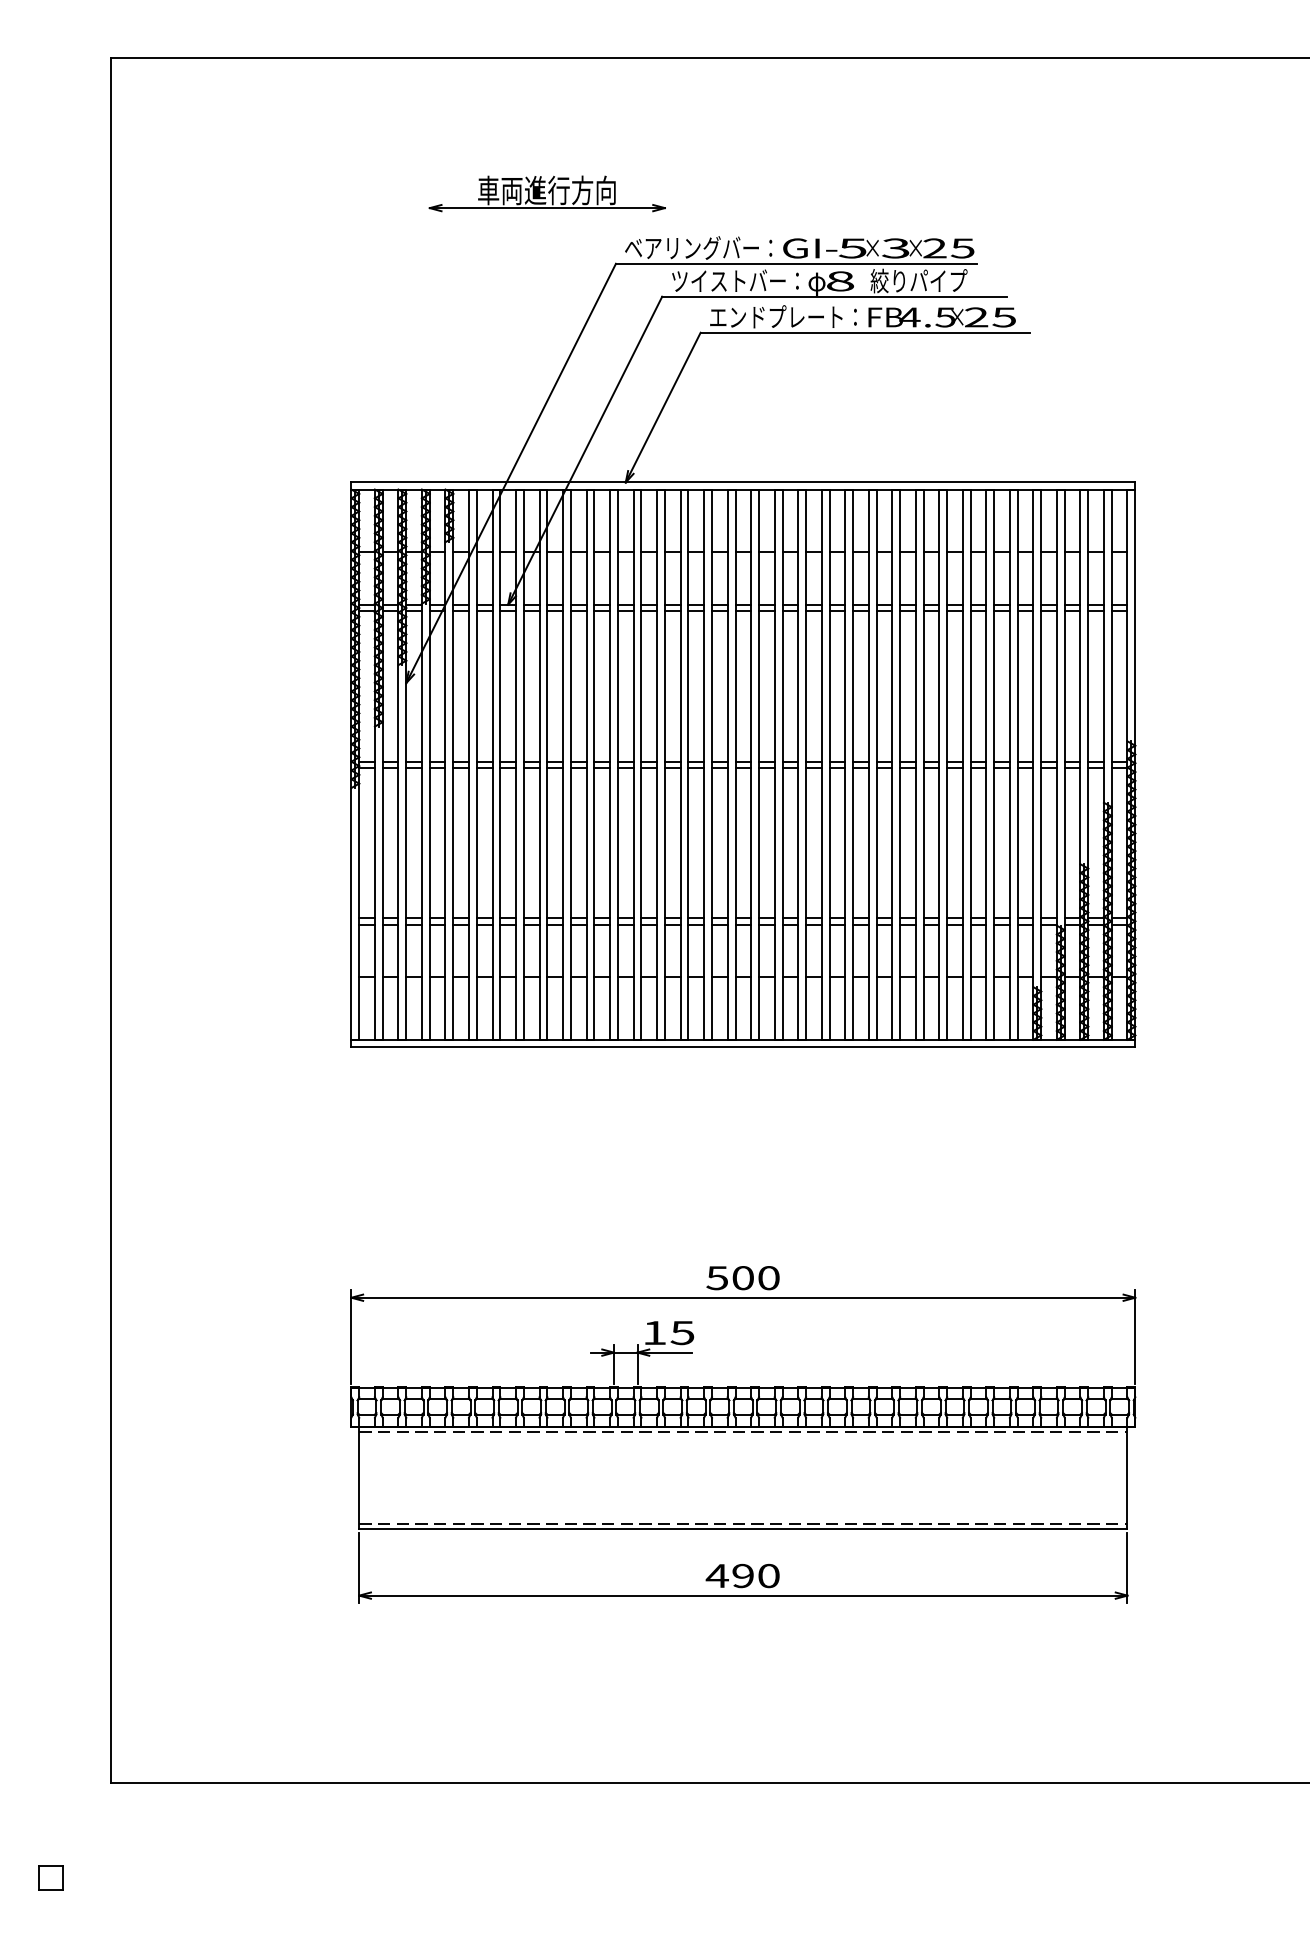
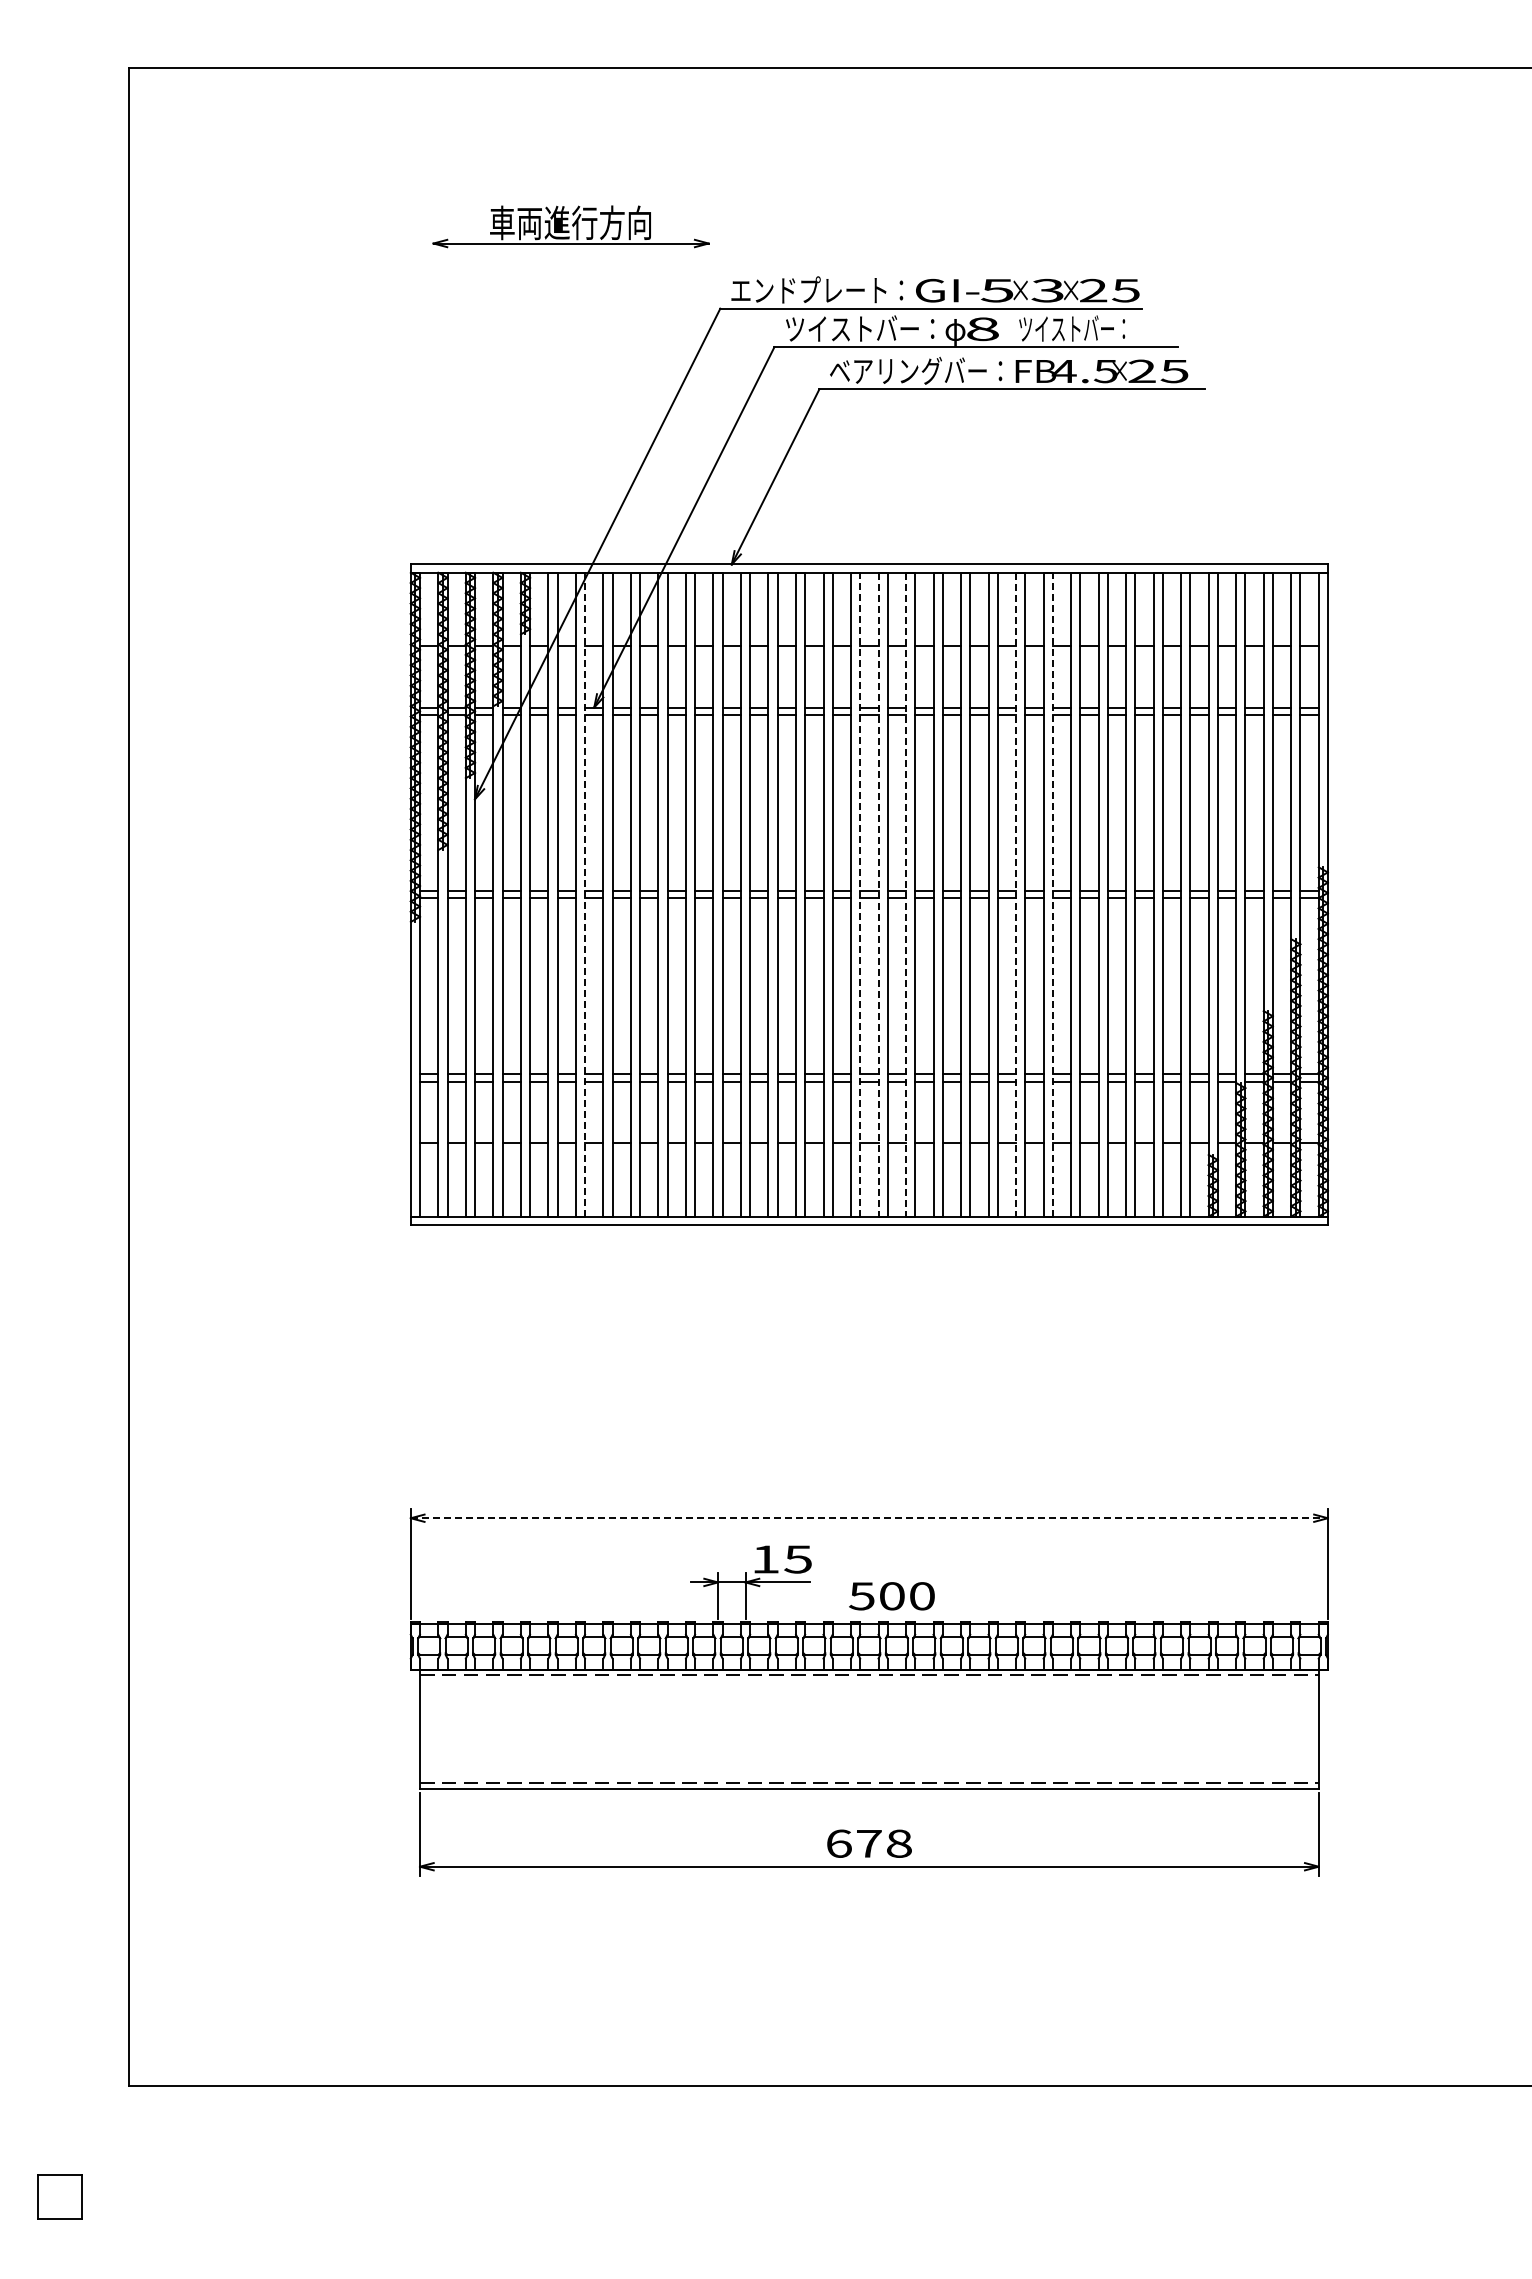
part: (546, 193) -> (570, 226), moved
text: (692, 248) -> (809, 290), ベアリングバー： -> エンドプレート：
text: (918, 280) -> (1074, 328), 絞りパイプ -> ツイストバー：
text: (776, 316) -> (908, 370), エンドプレート： -> ベアリングバー：
line: (500, 764) -> (585, 894), solid -> dashed
line: (735, 764) -> (860, 894), solid -> dashed
line: (751, 764) -> (878, 894), solid -> dashed
line: (775, 764) -> (906, 894), solid -> dashed
line: (869, 764) -> (1016, 894), solid -> dashed
line: (899, 764) -> (1052, 894), solid -> dashed
text: (742, 1278) -> (891, 1596), moved
line: (743, 1297) -> (869, 1518), solid -> dashed
text: (742, 1575) -> (868, 1843), 490 -> 678
part: (51, 1877) -> (59, 2196), size x1.6

